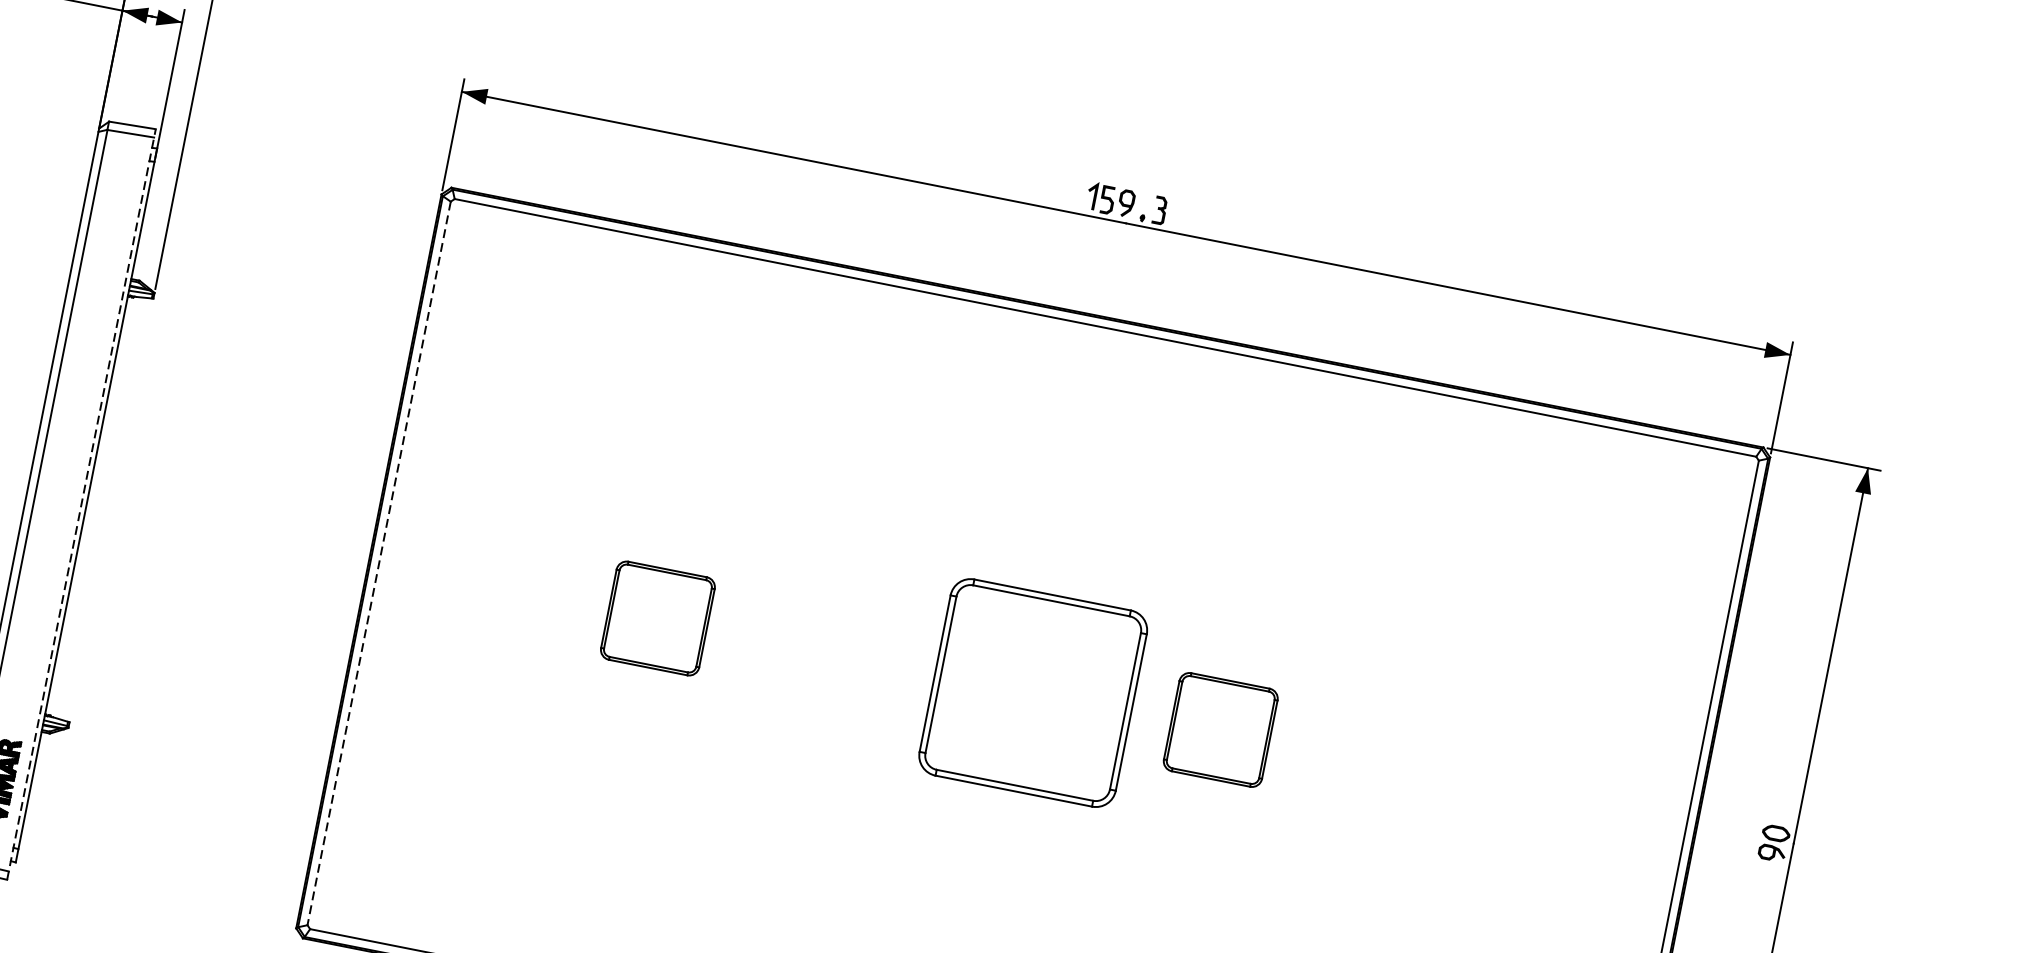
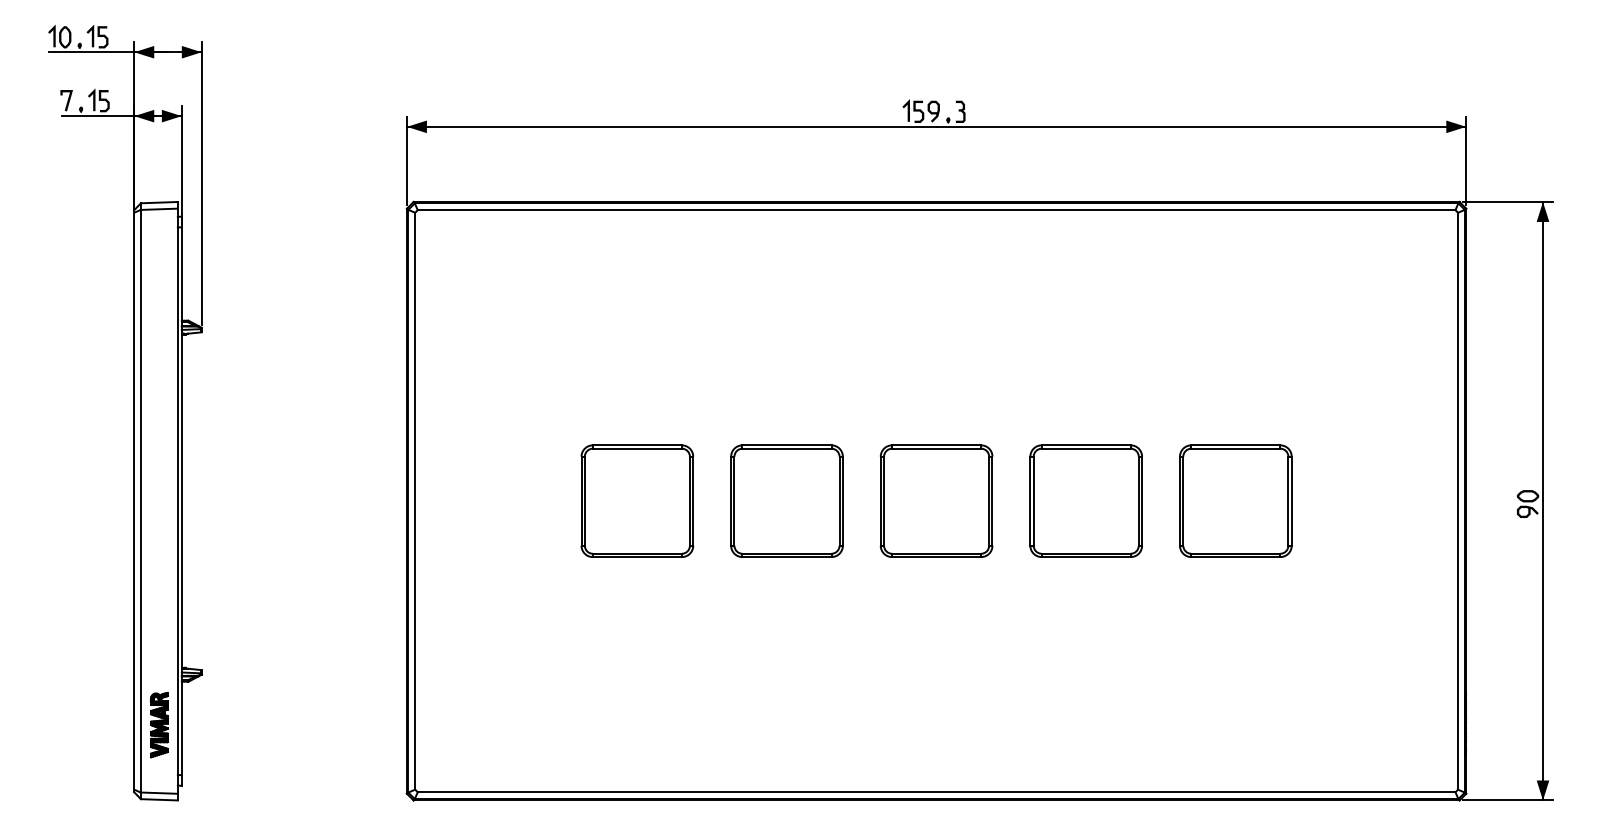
line: (81, 503) -> (177, 500), dashed -> solid
line: (379, 563) -> (415, 501), dashed -> solid
part: (658, 617) -> (637, 500), size x1.43
part: (845, 654) -> (786, 500), added
part: (1033, 692) -> (936, 500), size x0.71
part: (1220, 729) -> (1085, 500), size x1.43
part: (1408, 766) -> (1235, 500), added

